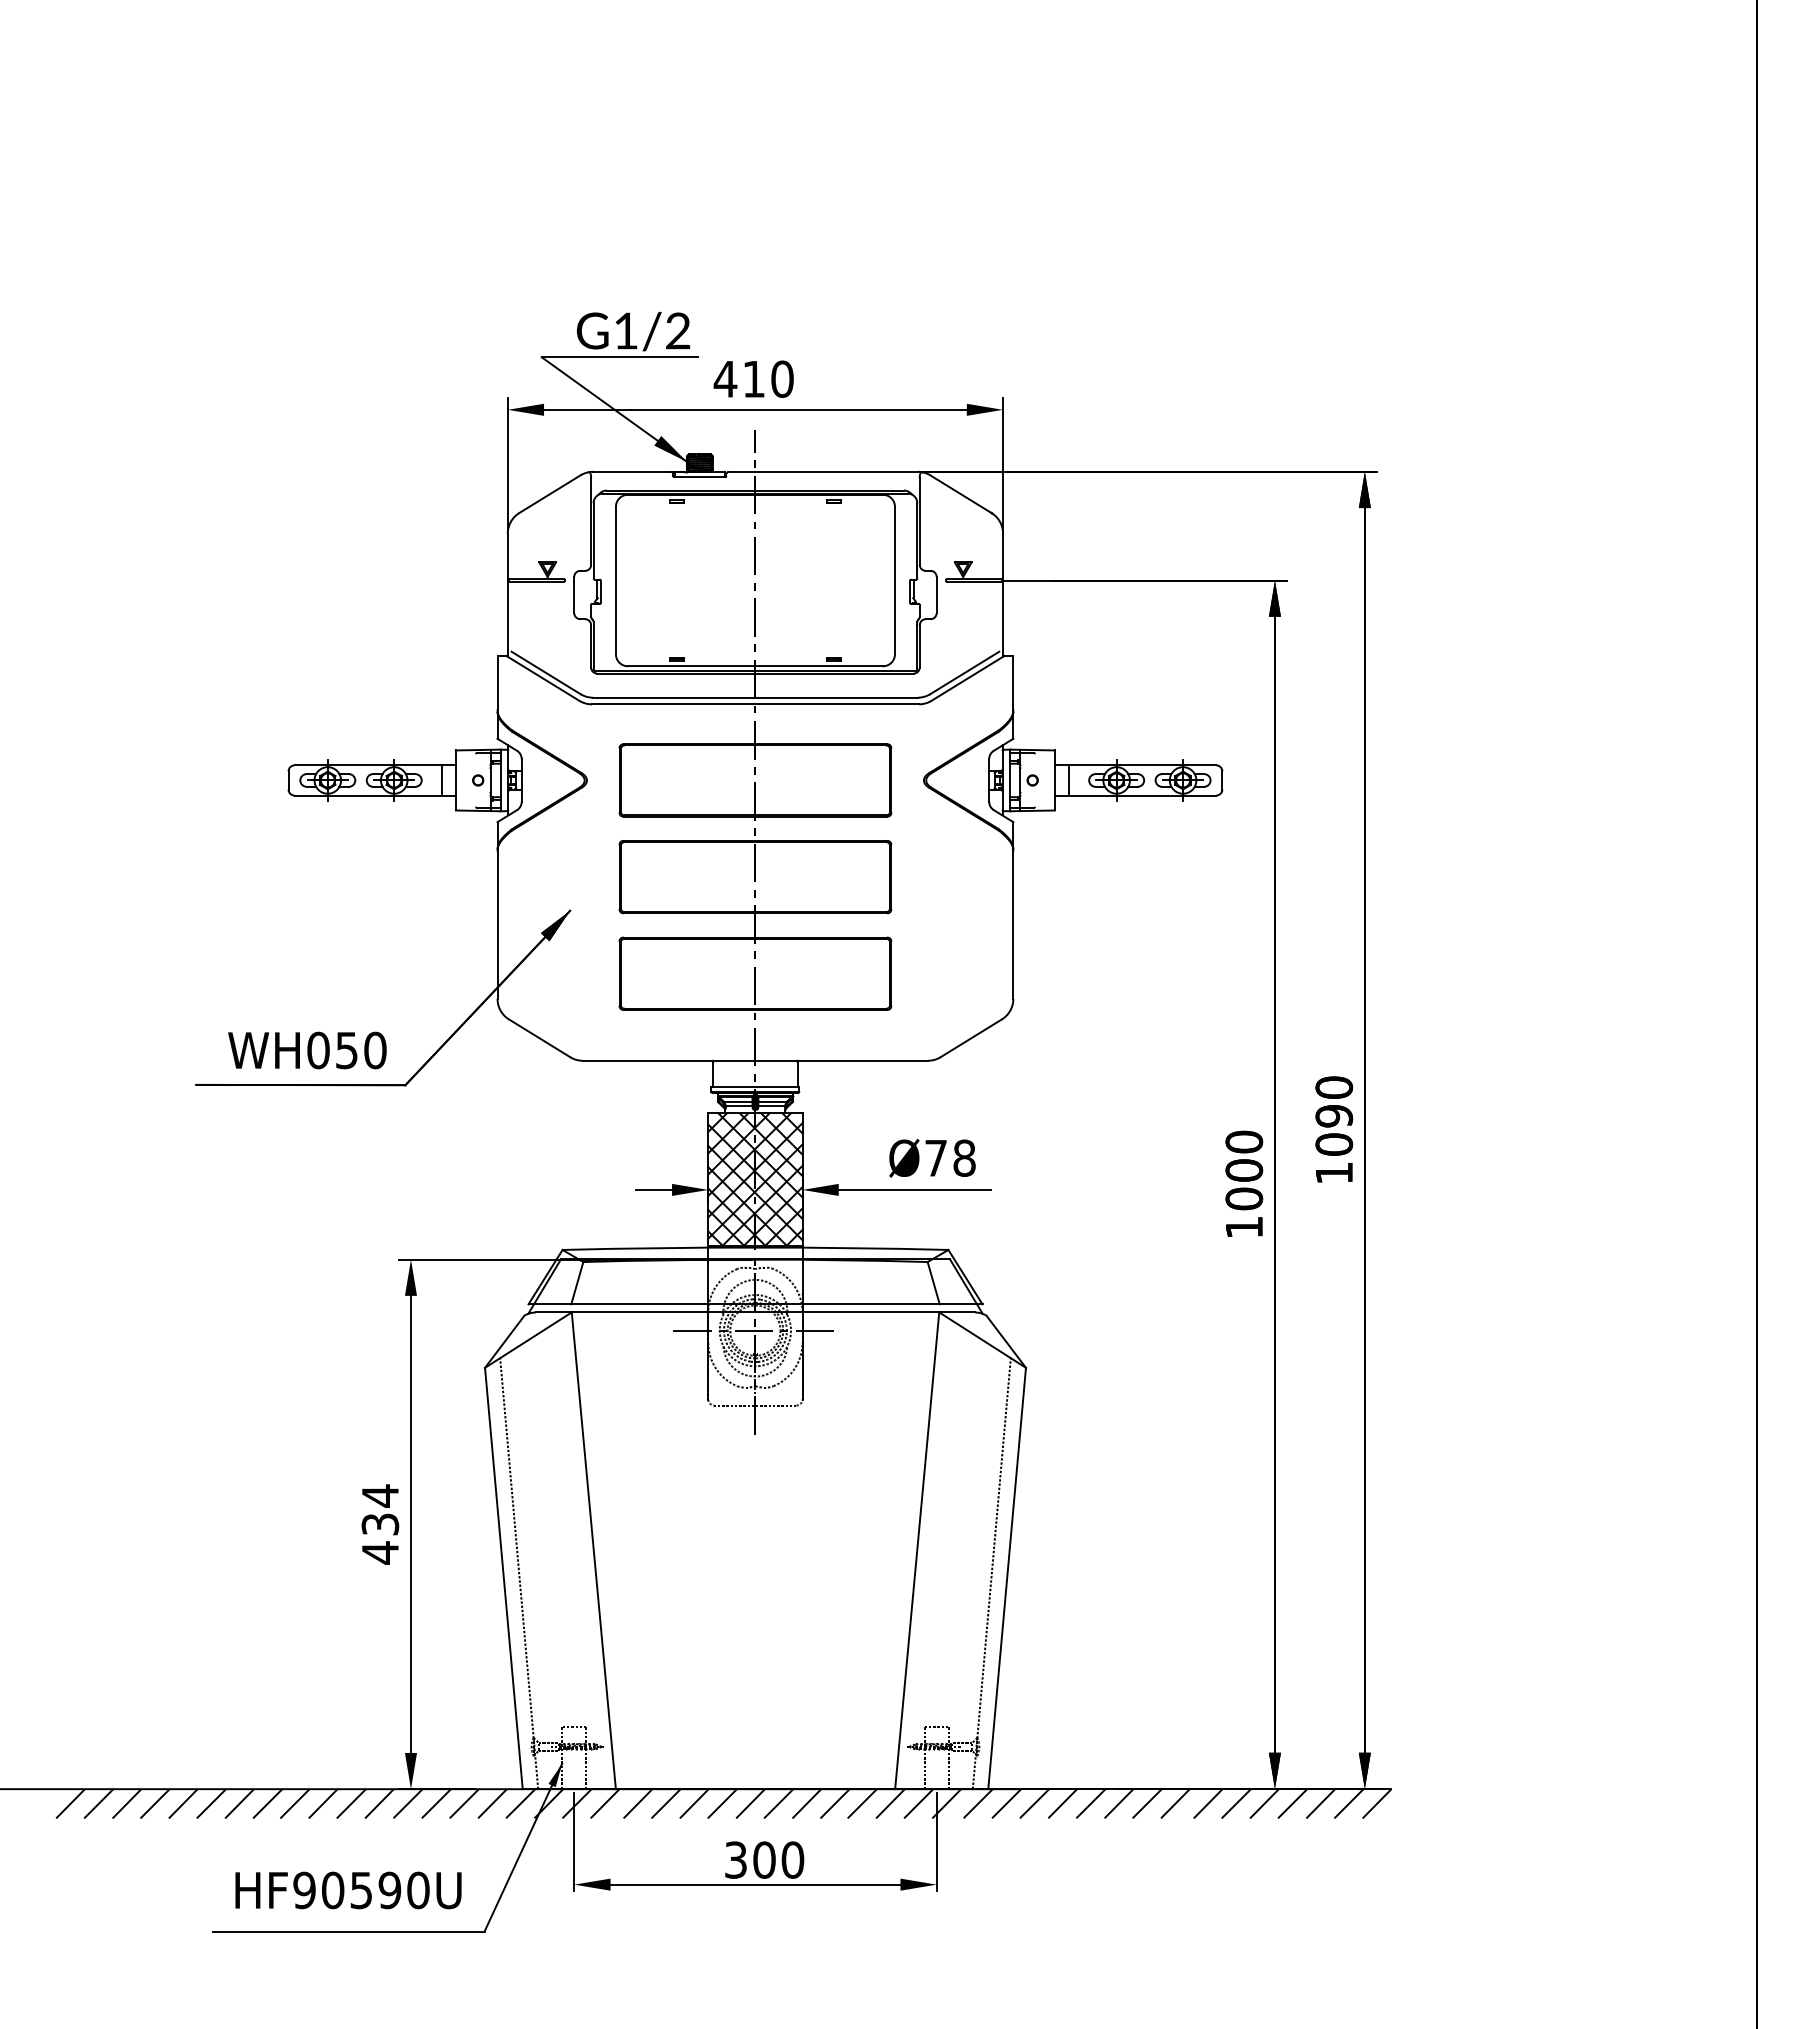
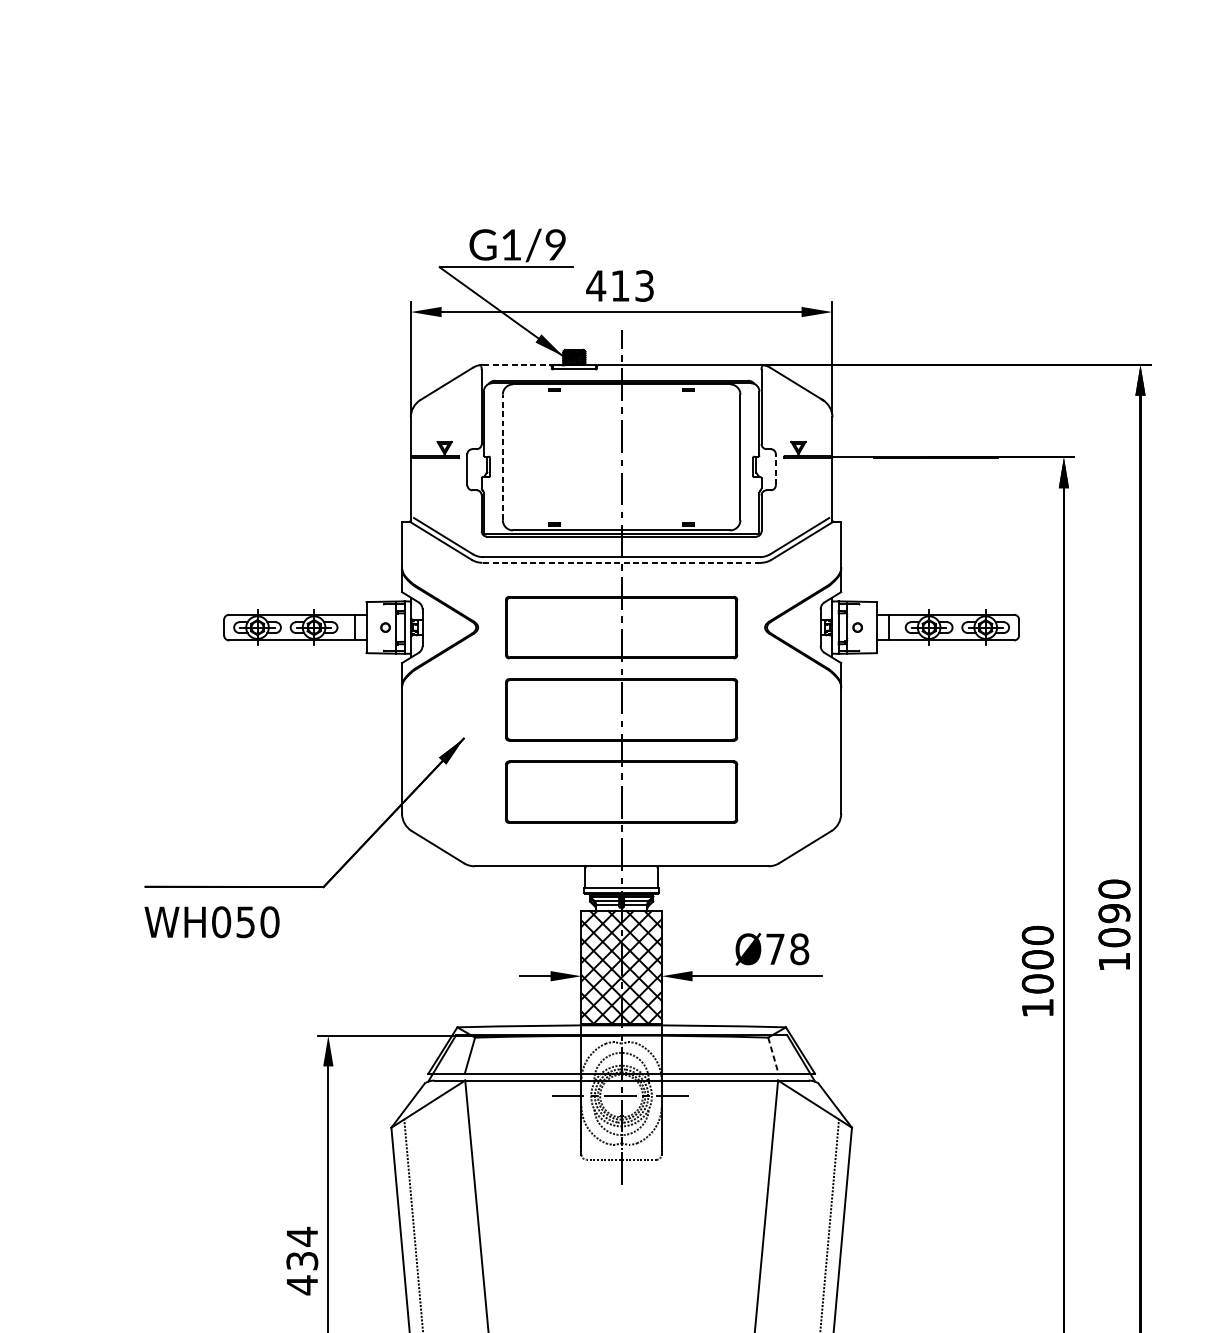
text: (678, 331) -> (556, 245), G1/2 -> G1/9
text: (782, 378) -> (644, 285), 410 -> 413
line: (637, 471) -> (521, 364), solid -> dashed
line: (615, 580) -> (502, 457), solid -> dashed
line: (936, 594) -> (775, 469), solid -> dashed
line: (754, 704) -> (620, 562), solid -> dashed
text: (307, 1050) -> (212, 922), moved
line: (933, 1283) -> (773, 1055), solid -> dashed

